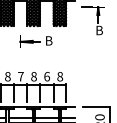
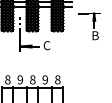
line: (20, 22) -> (19, 28), added
text: (48, 40) -> (46, 45), B -> C
text: (20, 76) -> (19, 79), 7 -> 9
text: (47, 76) -> (45, 79), 6 -> 9

